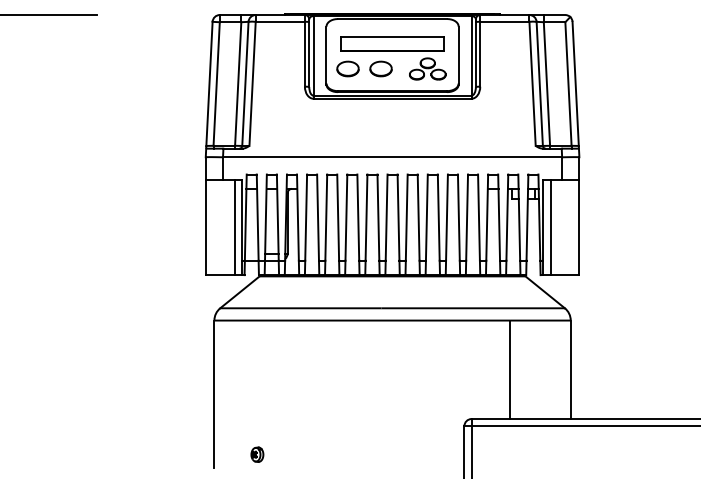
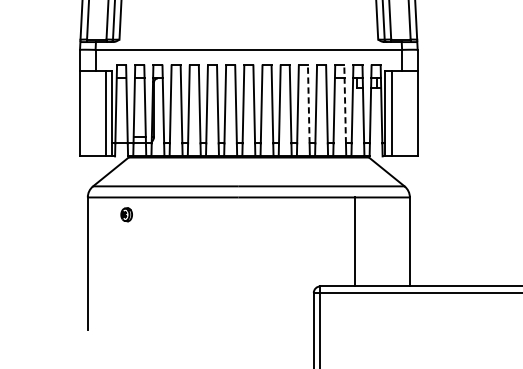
line: (458, 217) -> (308, 104), solid -> dashed
line: (499, 217) -> (345, 104), solid -> dashed
part: (257, 454) -> (126, 214), moved

